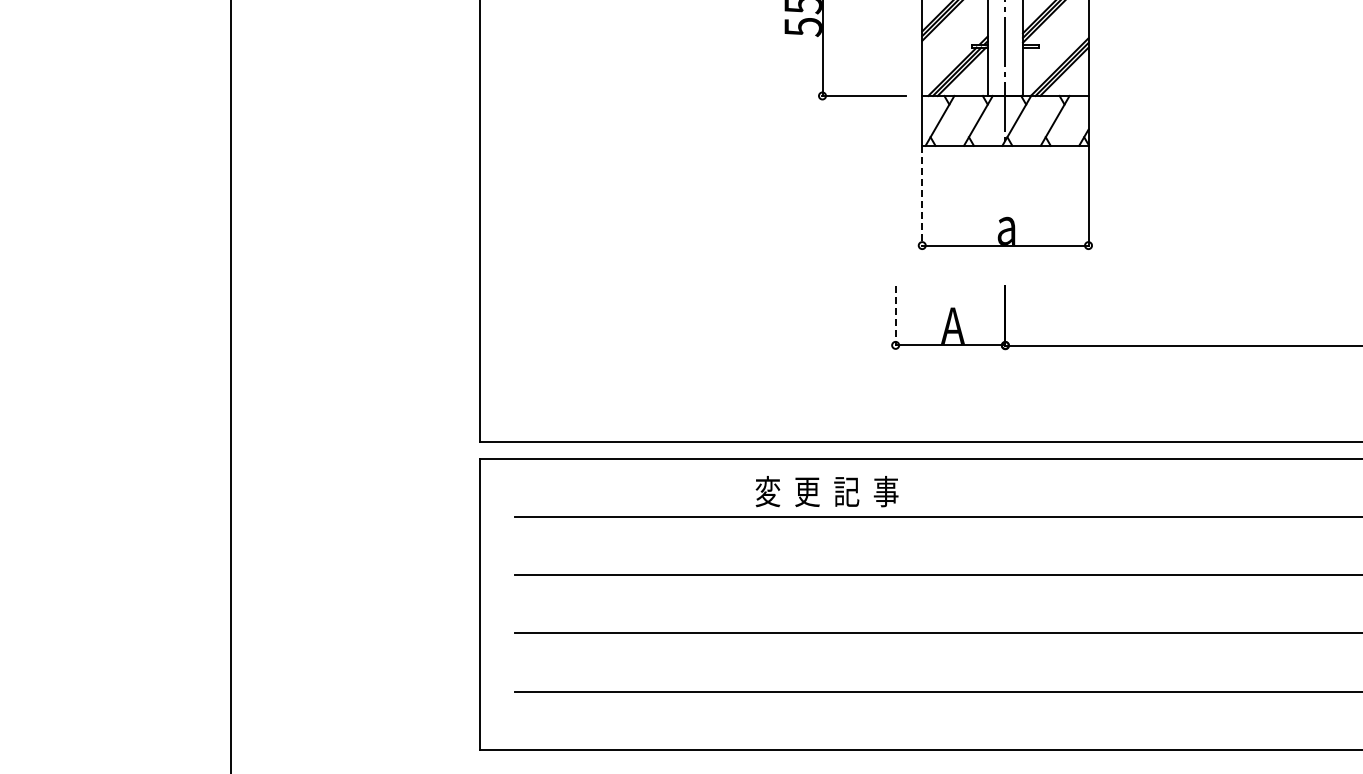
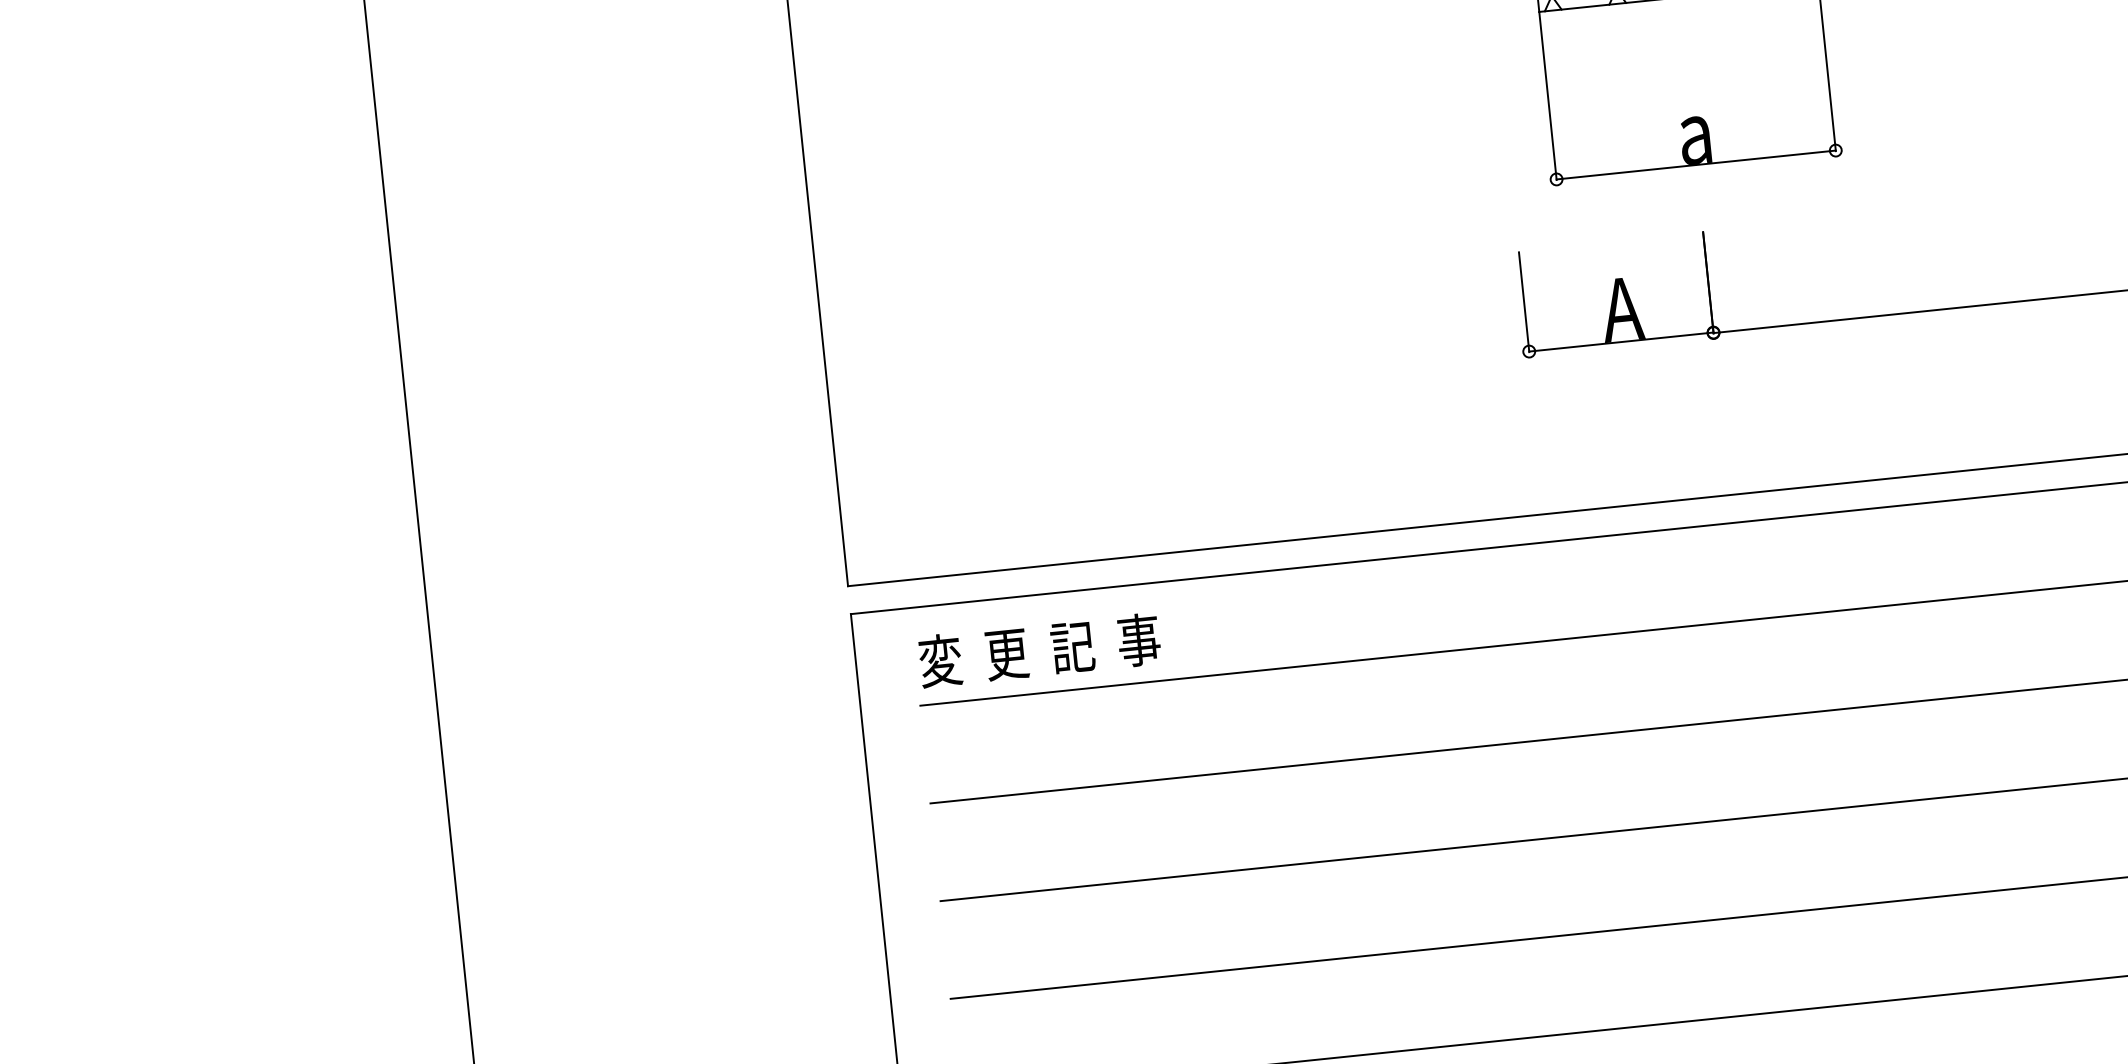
line: (922, 196) -> (1548, 96), dashed -> solid
line: (895, 316) -> (1523, 303), dashed -> solid
text: (826, 491) -> (1038, 650), moved

